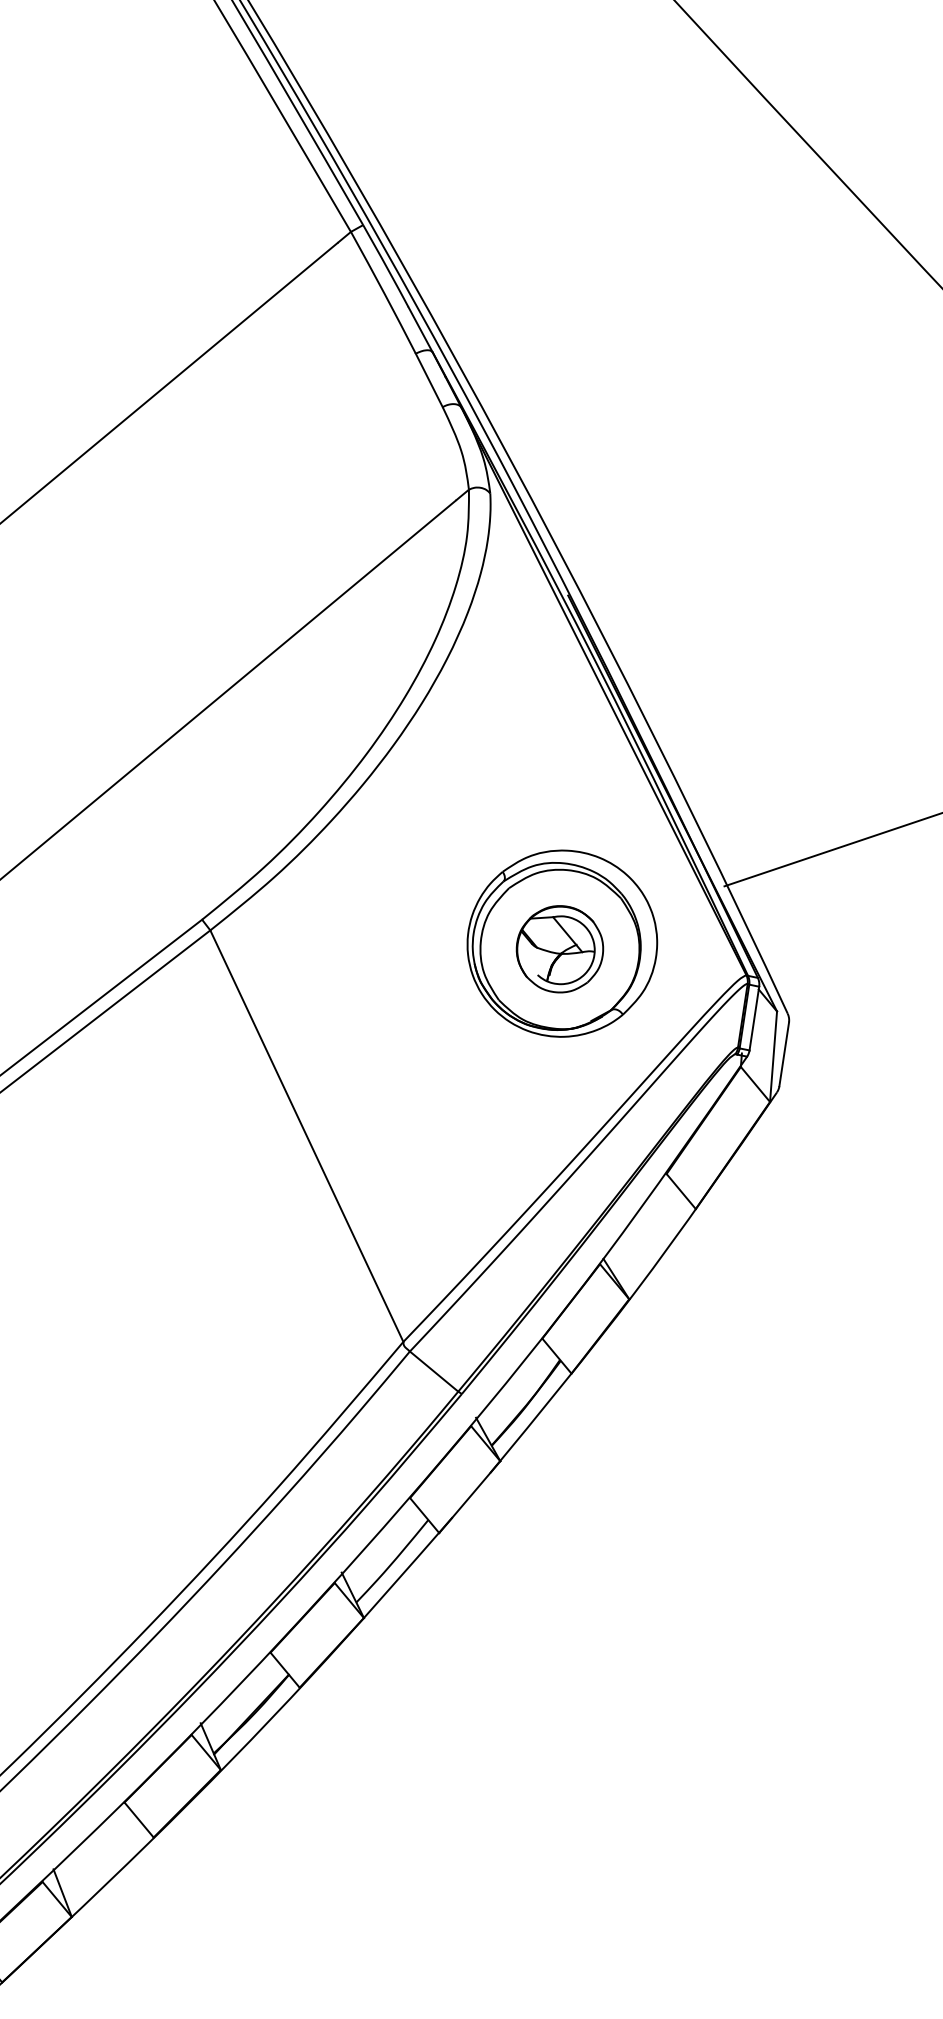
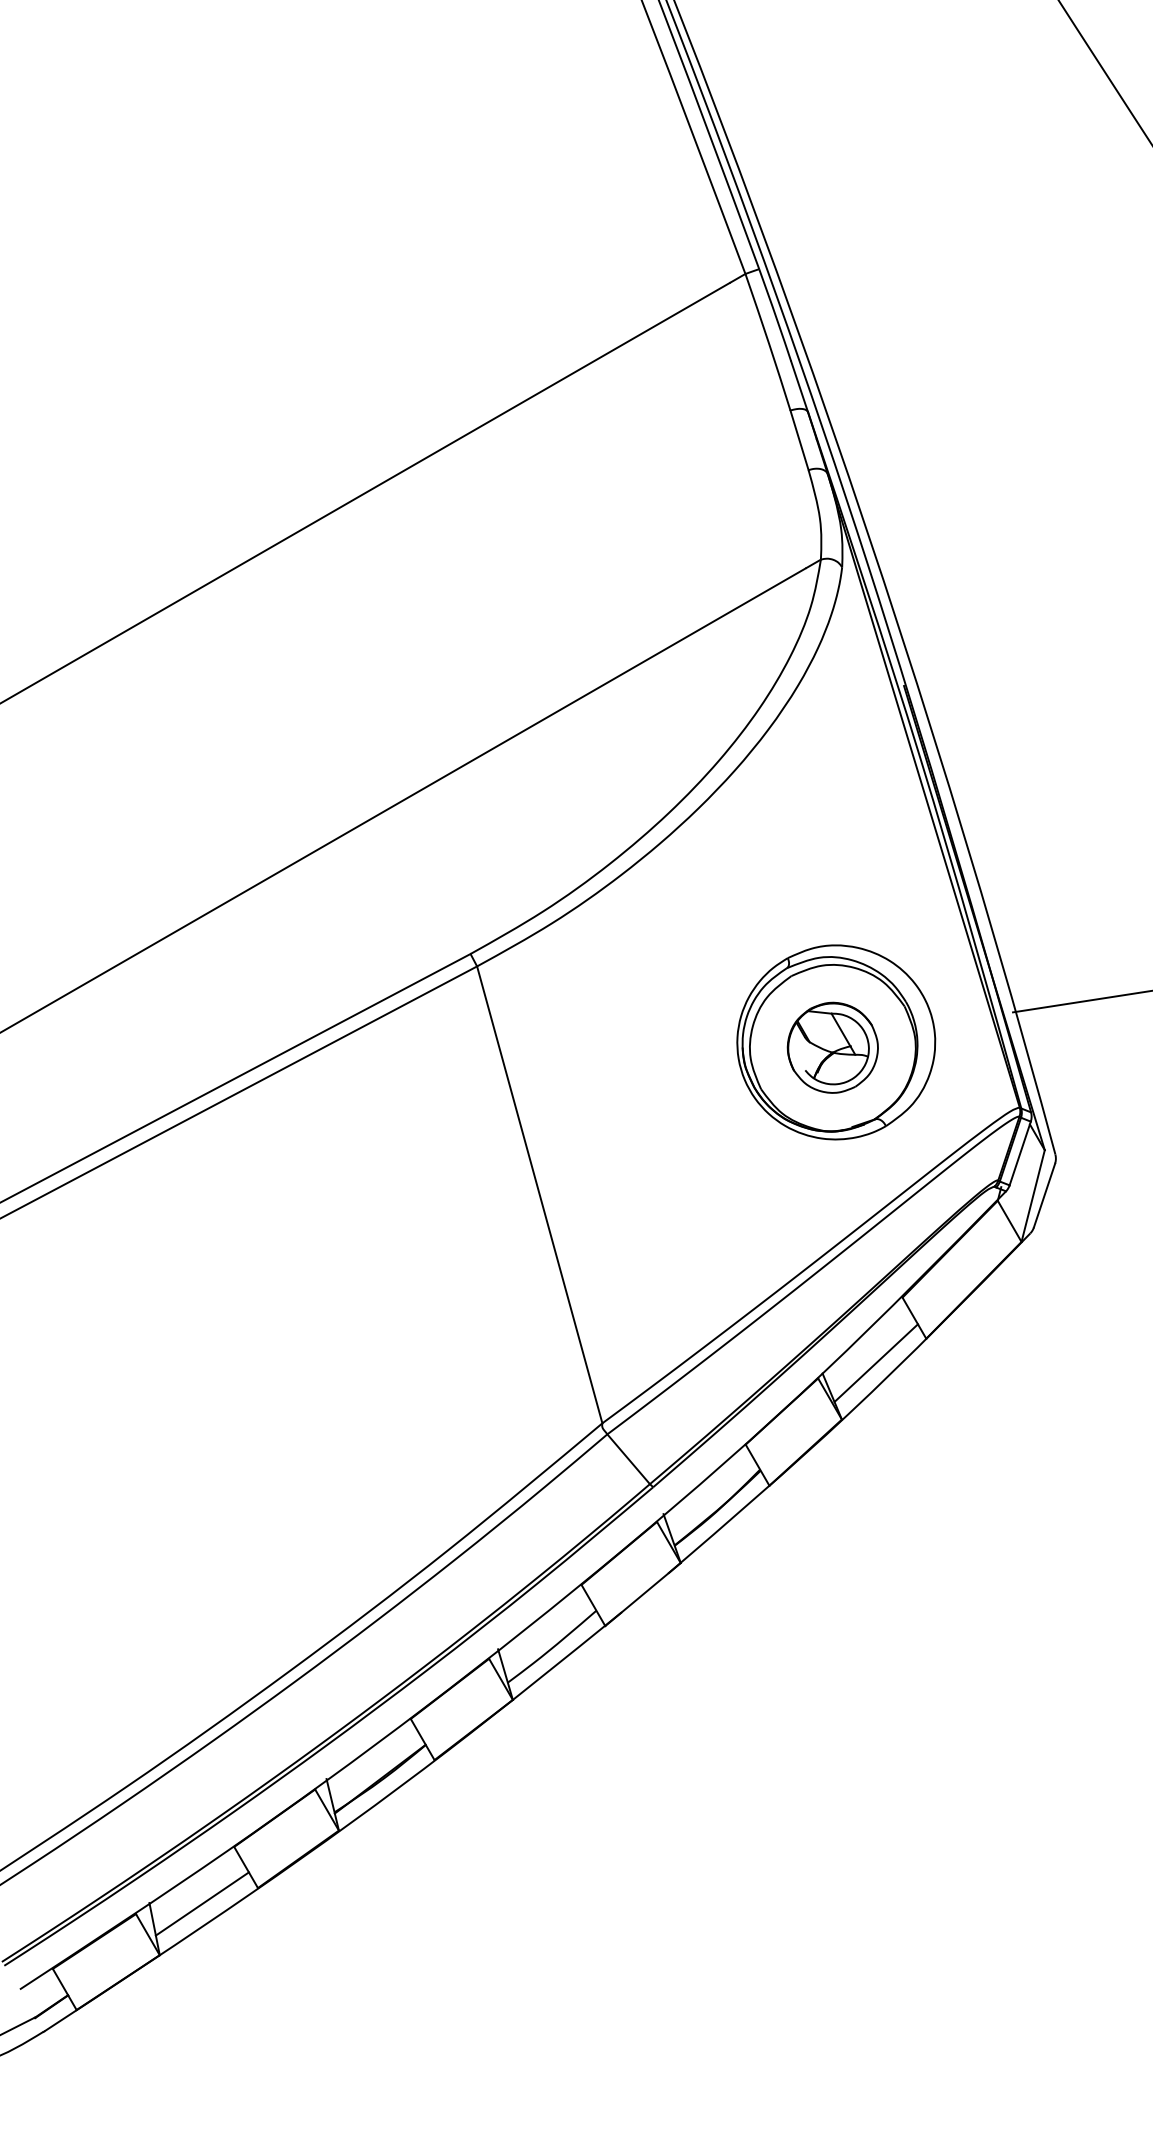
line: (651, 1239) -> (875, 1362), added
line: (102, 1861) -> (201, 1903), added

